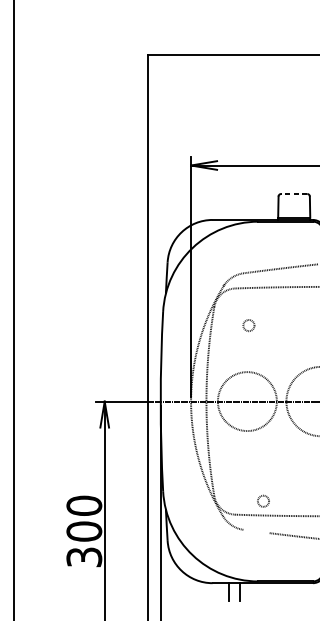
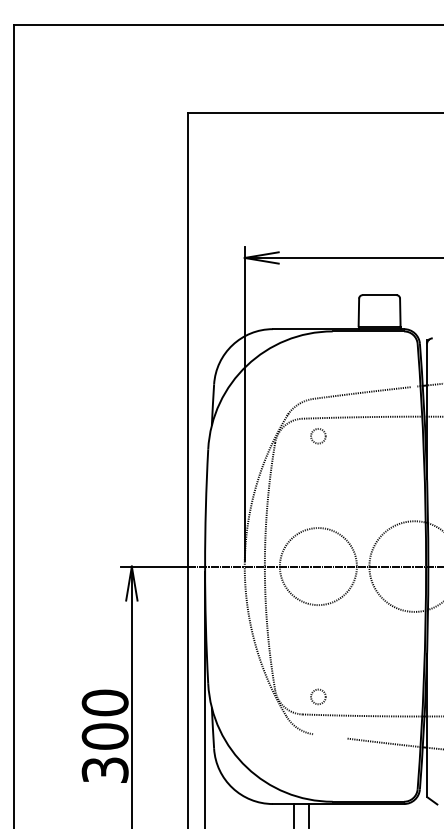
line: (294, 194) -> (379, 295), dashed -> solid
circle: (249, 325) -> (318, 436), moved
circle: (263, 500) -> (318, 696), moved

